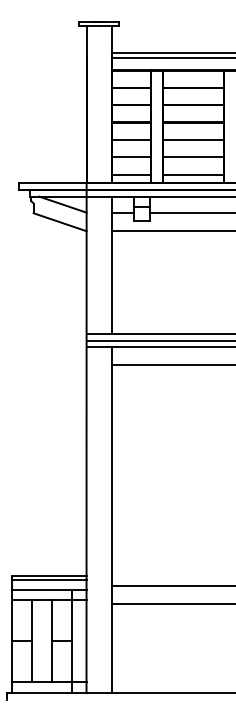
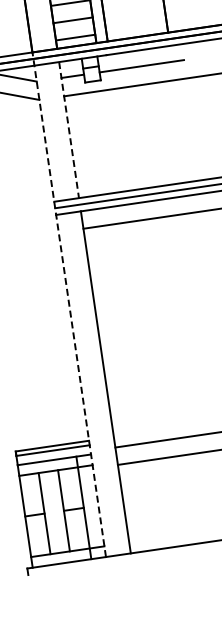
line: (192, 157) -> (133, 11), removed
line: (192, 174) -> (136, 28), removed
line: (111, 265) -> (68, 130), solid -> dashed
line: (86, 438) -> (69, 305), solid -> dashed

